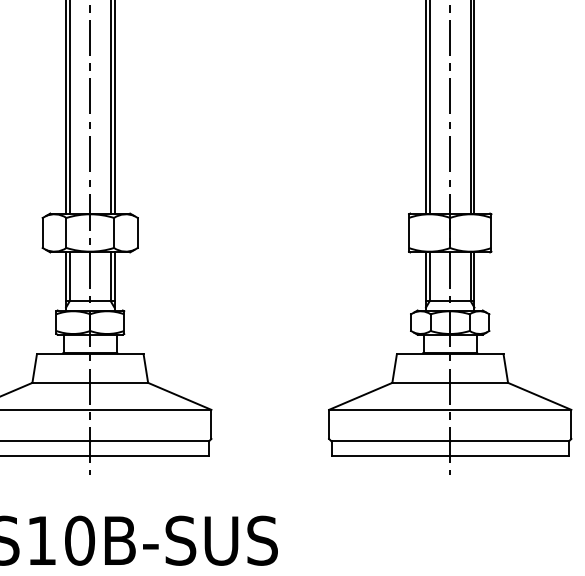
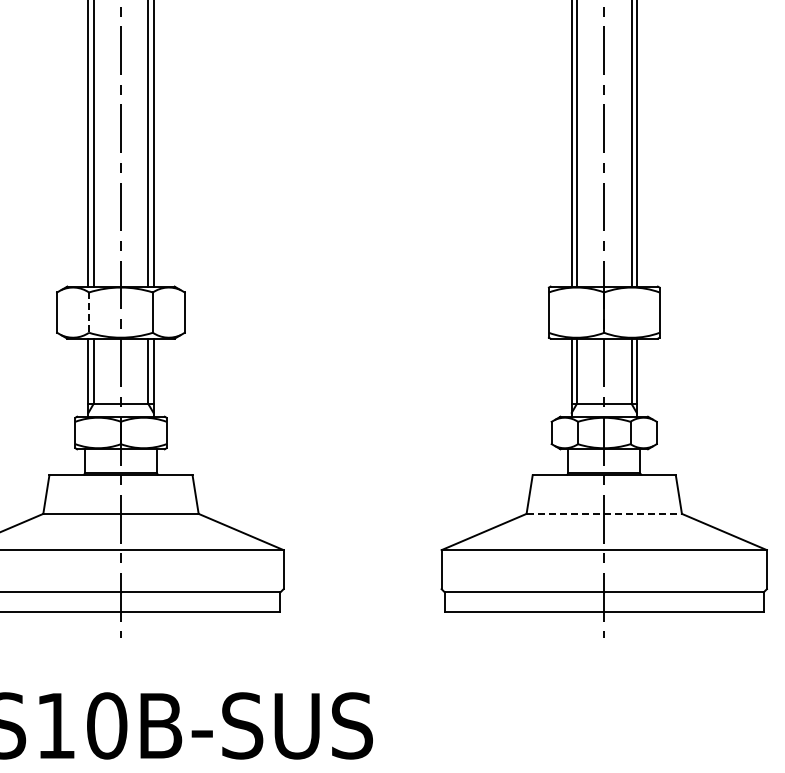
line: (66, 233) -> (89, 313), solid -> dashed
line: (450, 382) -> (604, 513), solid -> dashed

